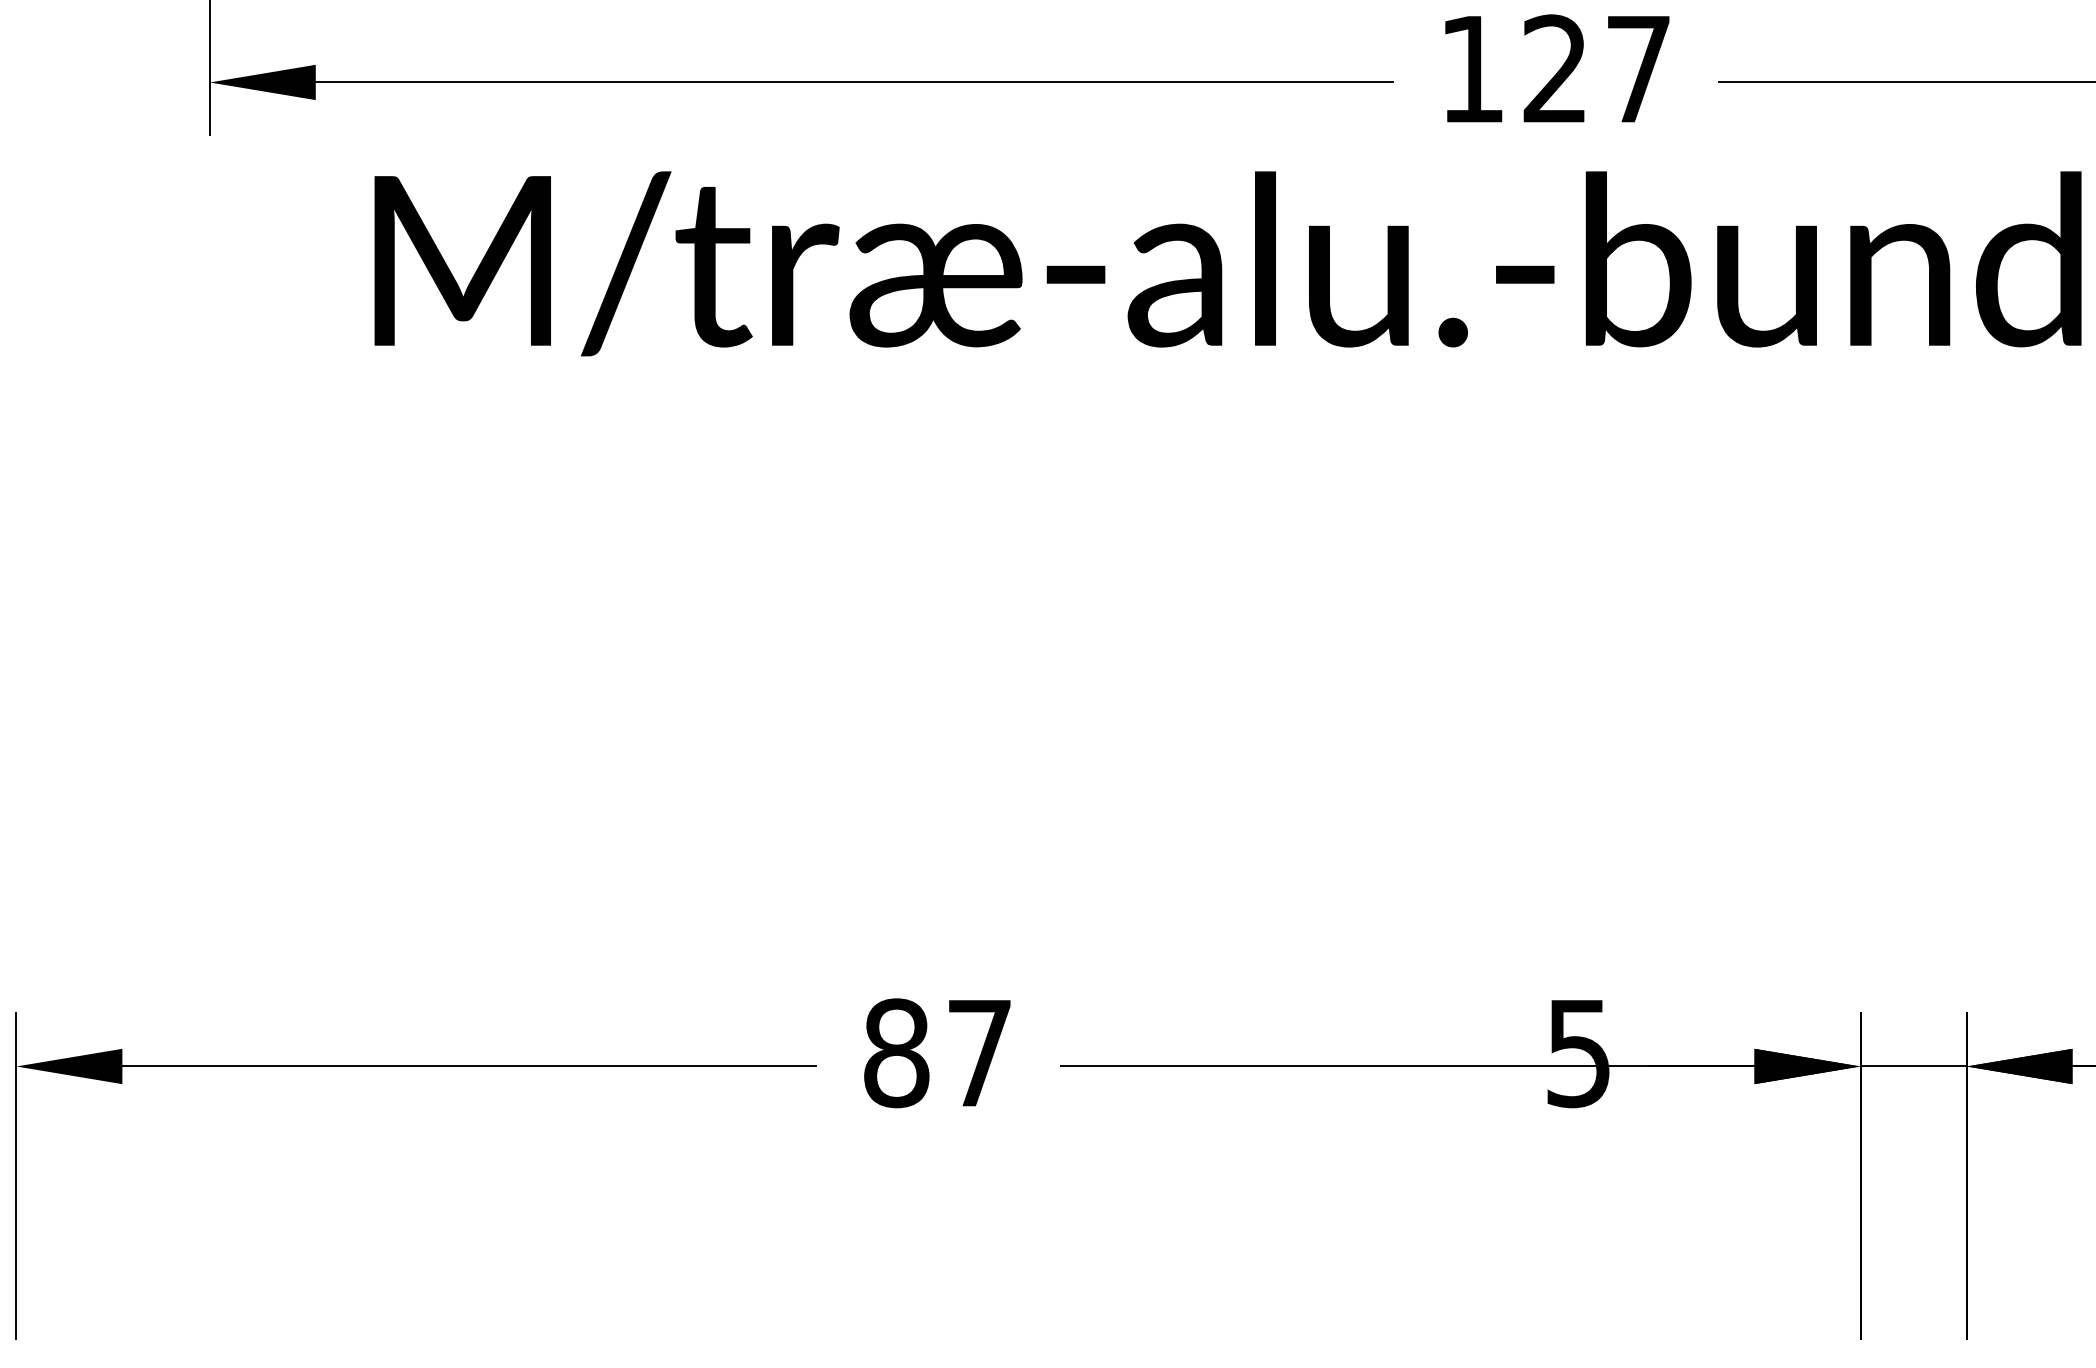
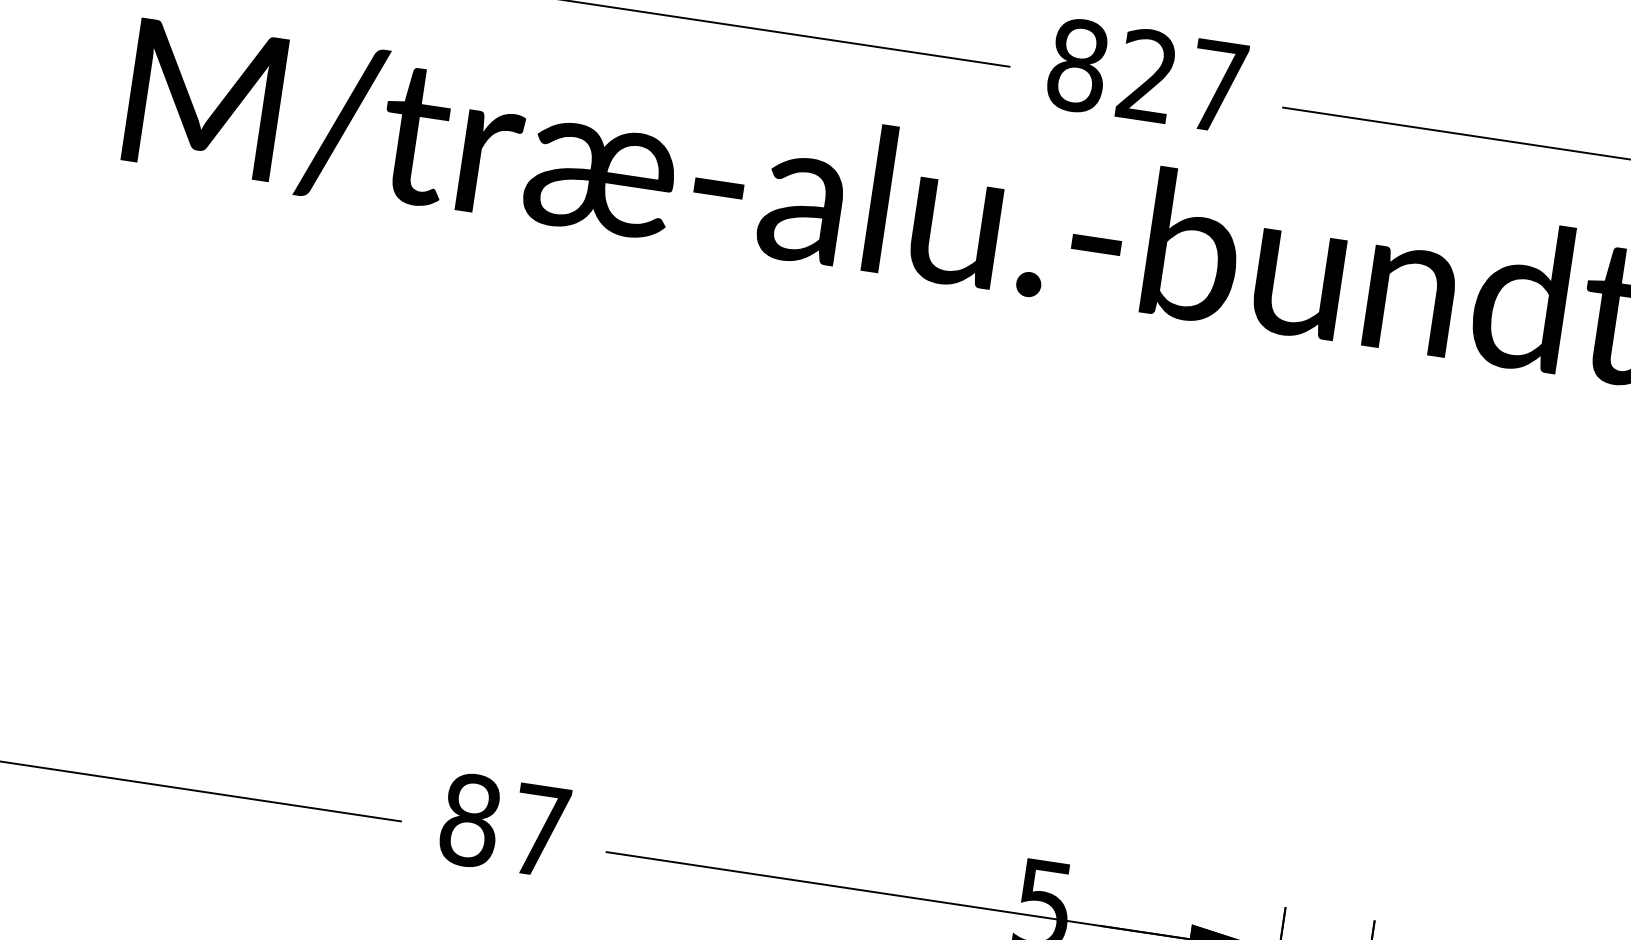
text: (1472, 69) -> (1077, 65), 127 -> 827

